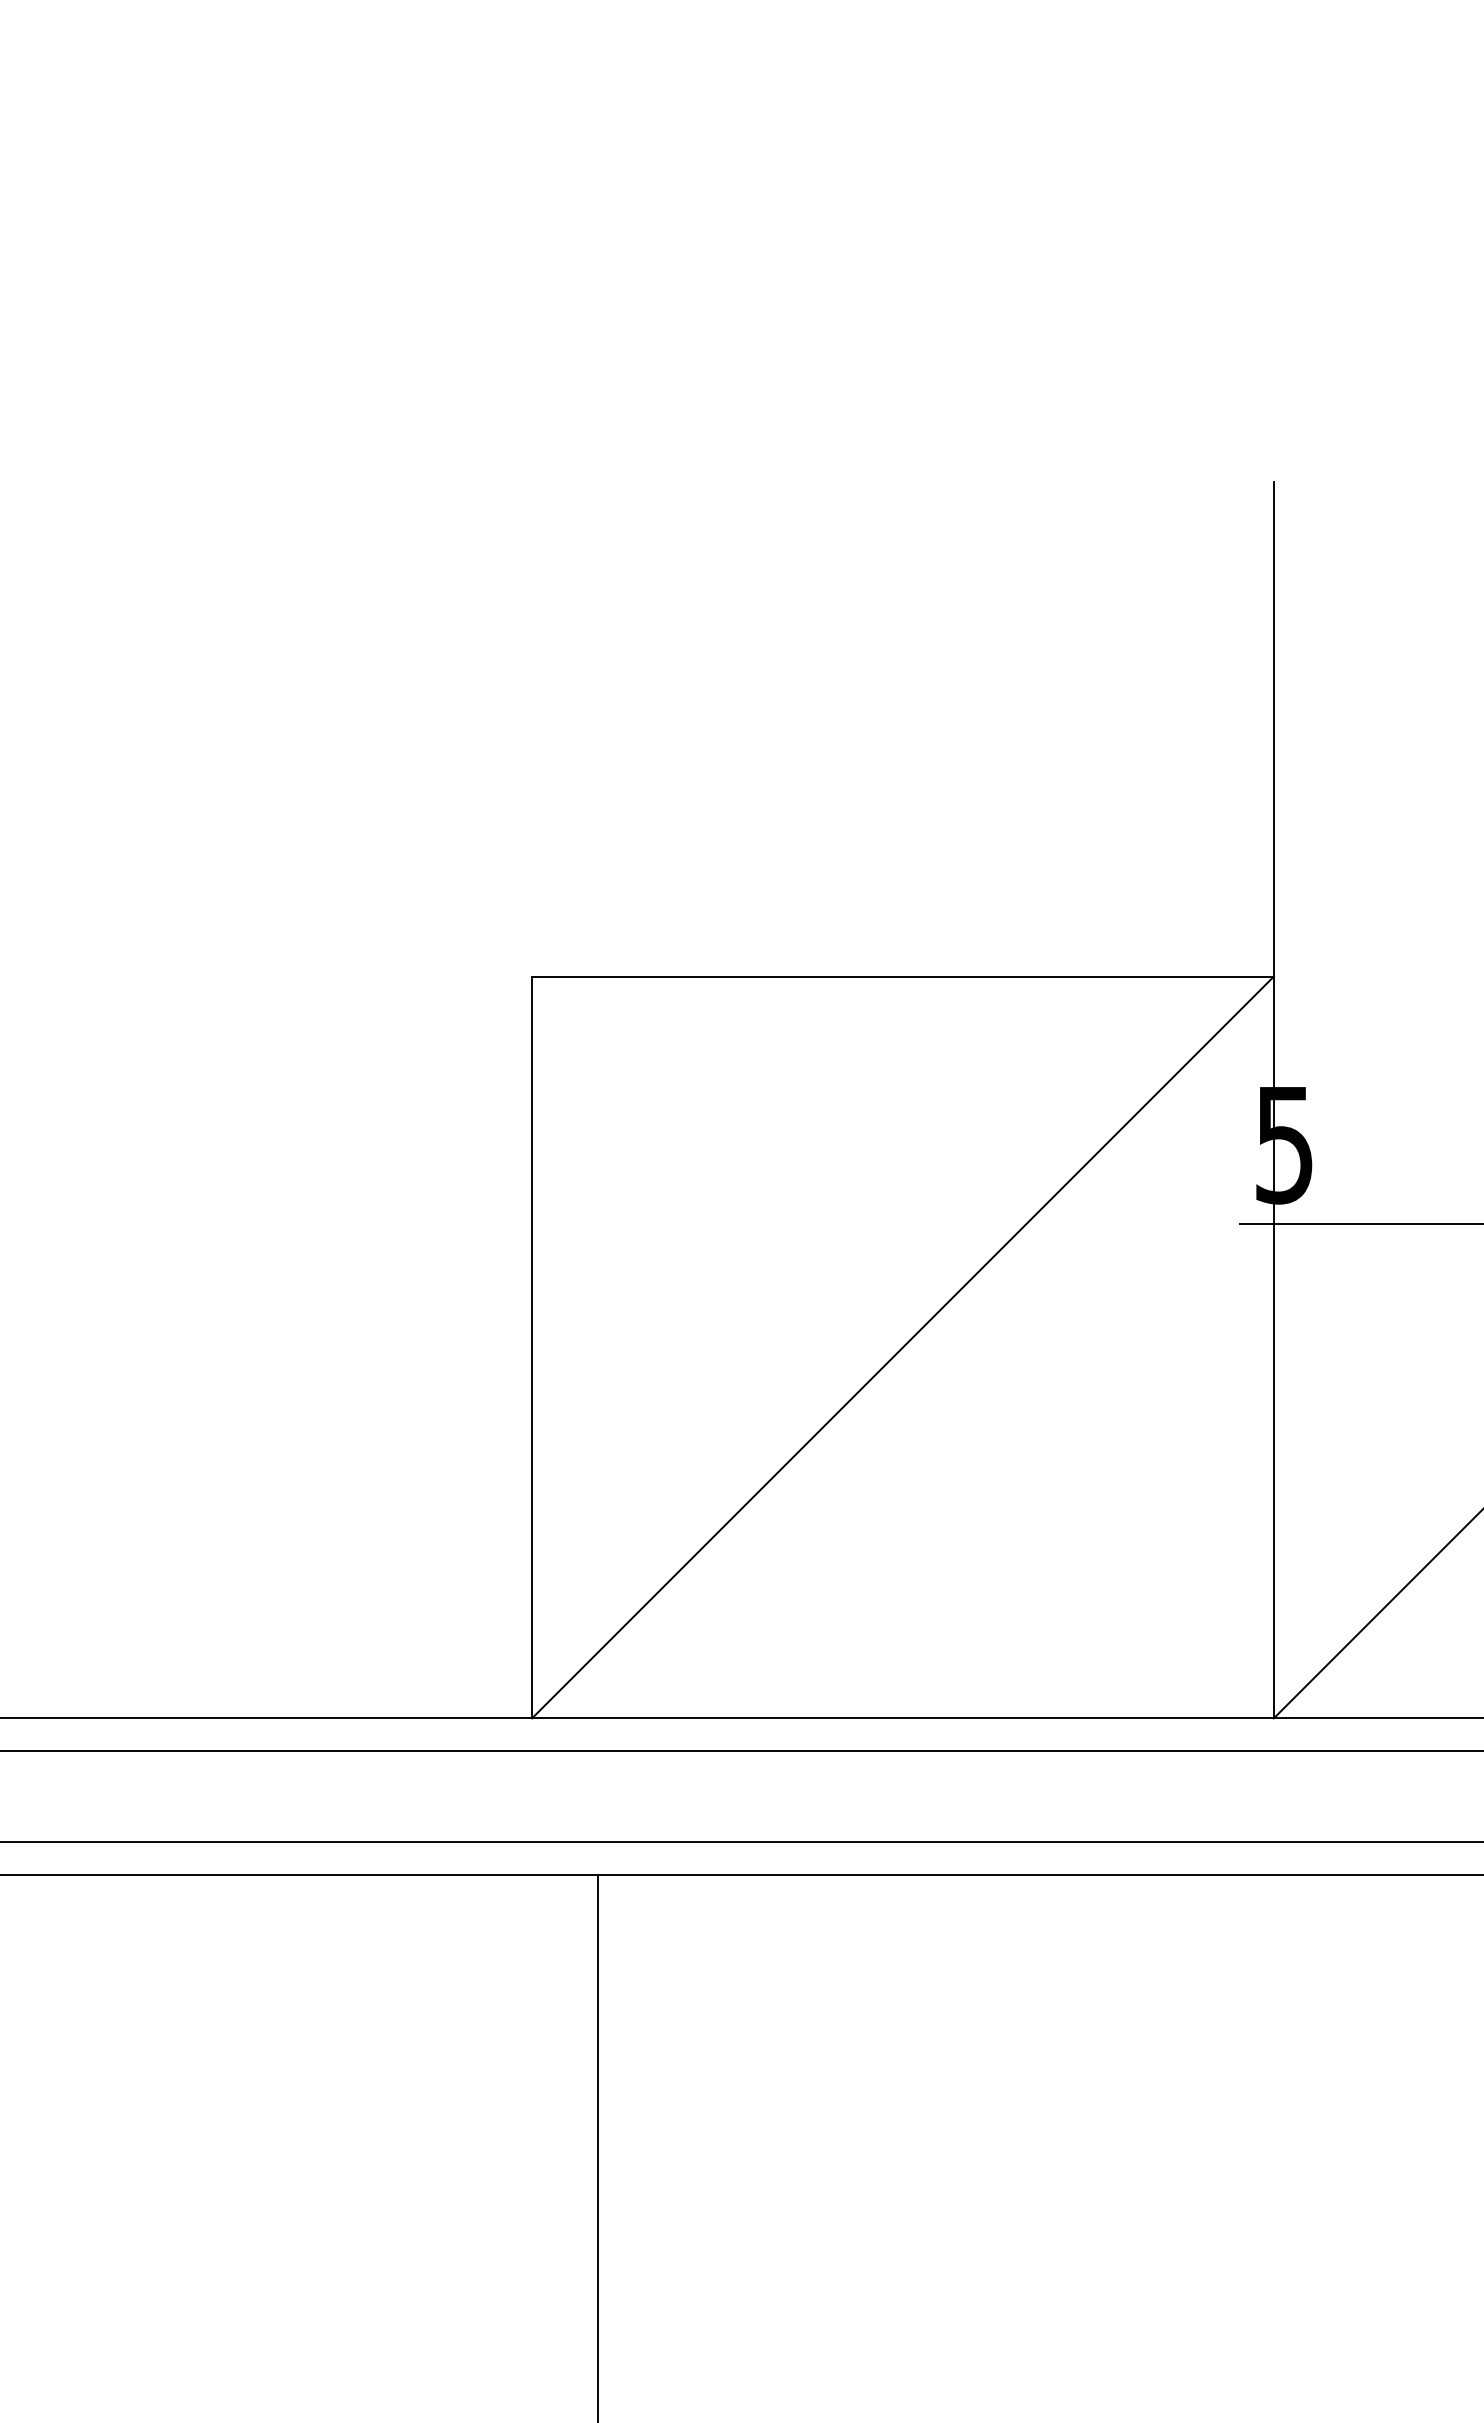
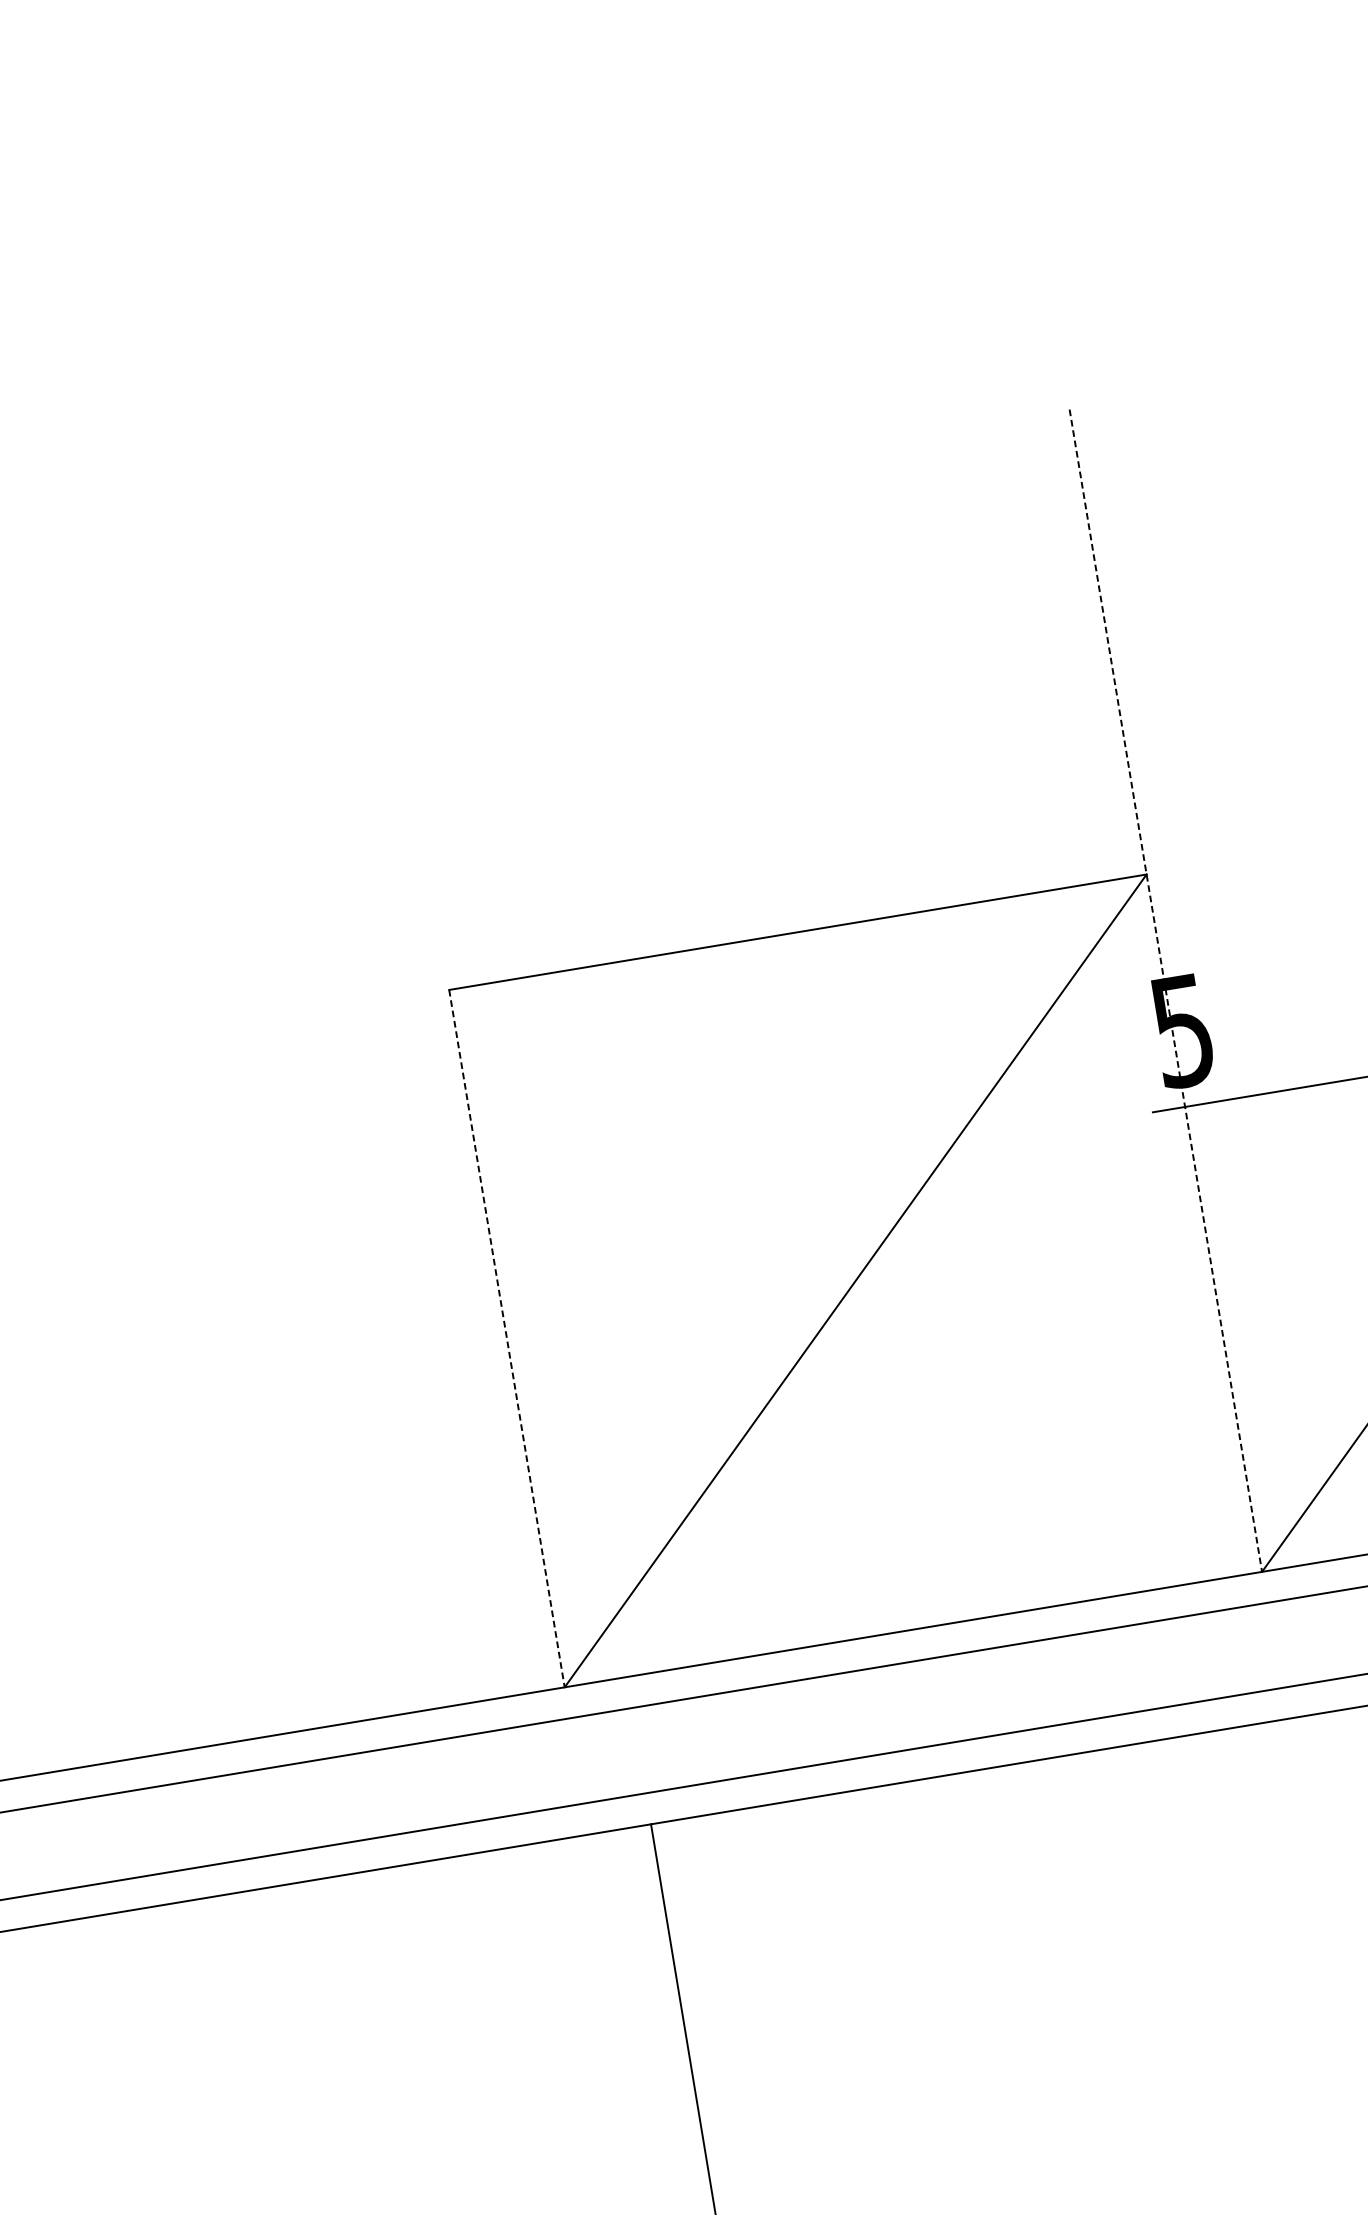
line: (1273, 1100) -> (1165, 990), solid -> dashed
line: (532, 1347) -> (507, 1338), solid -> dashed

